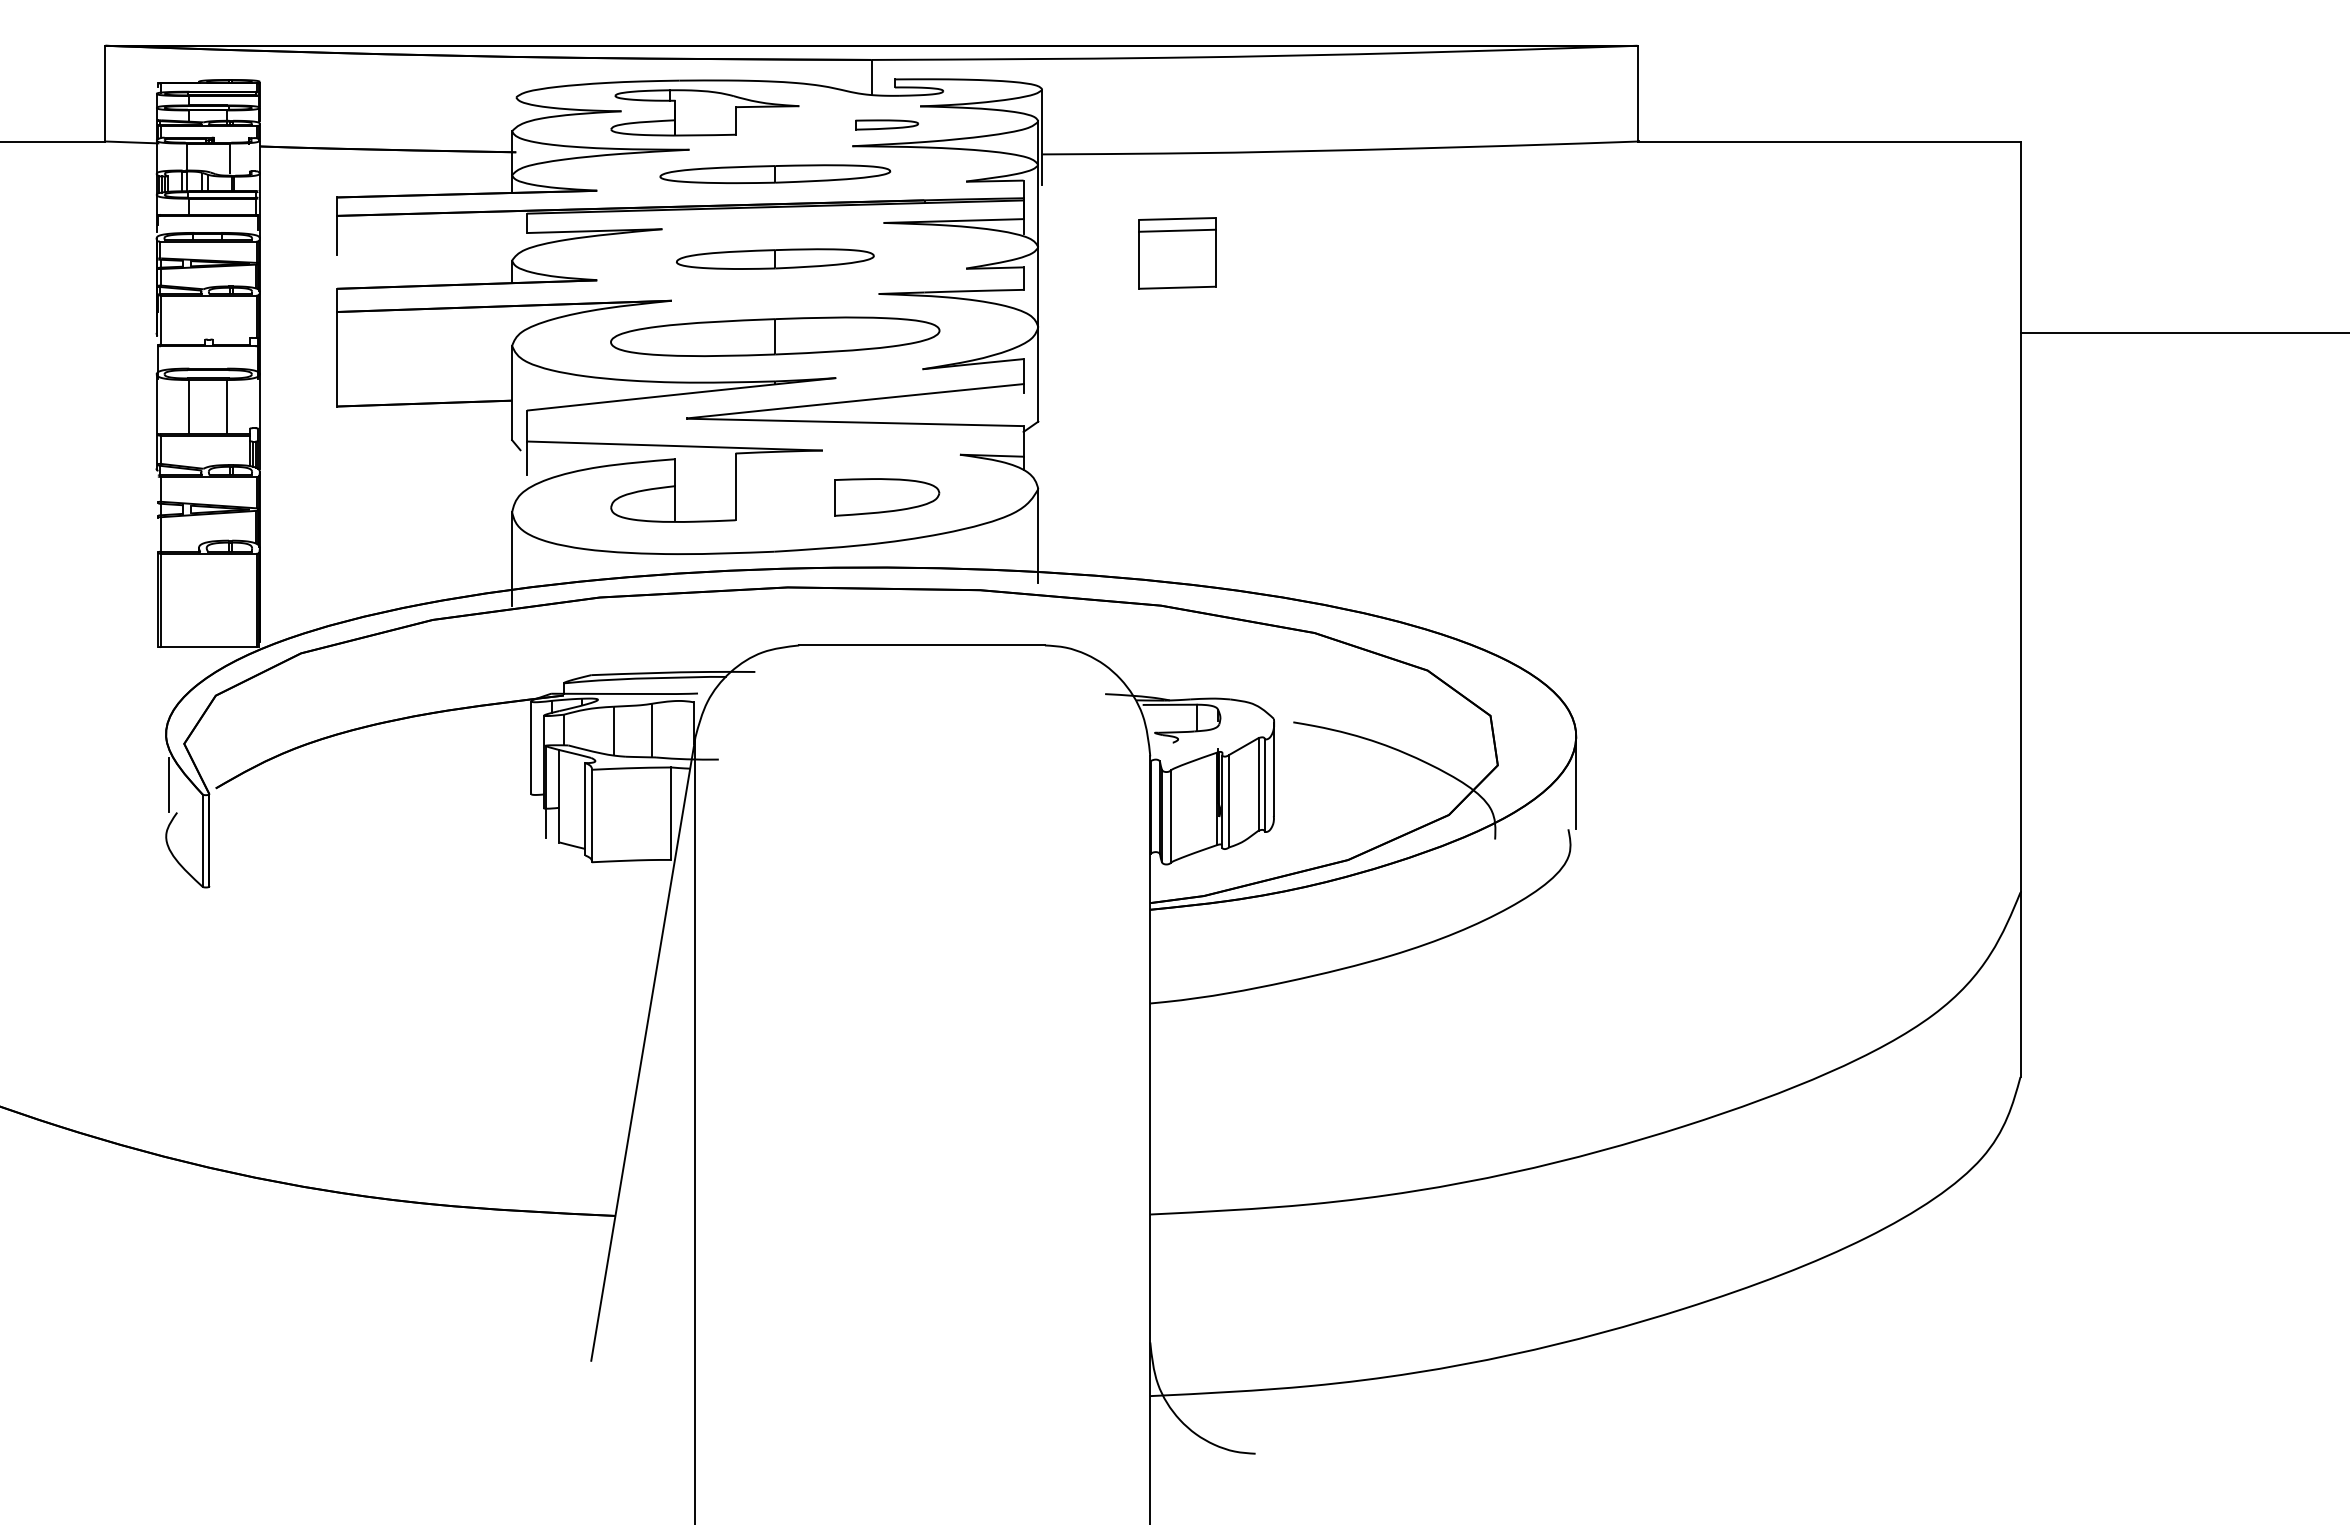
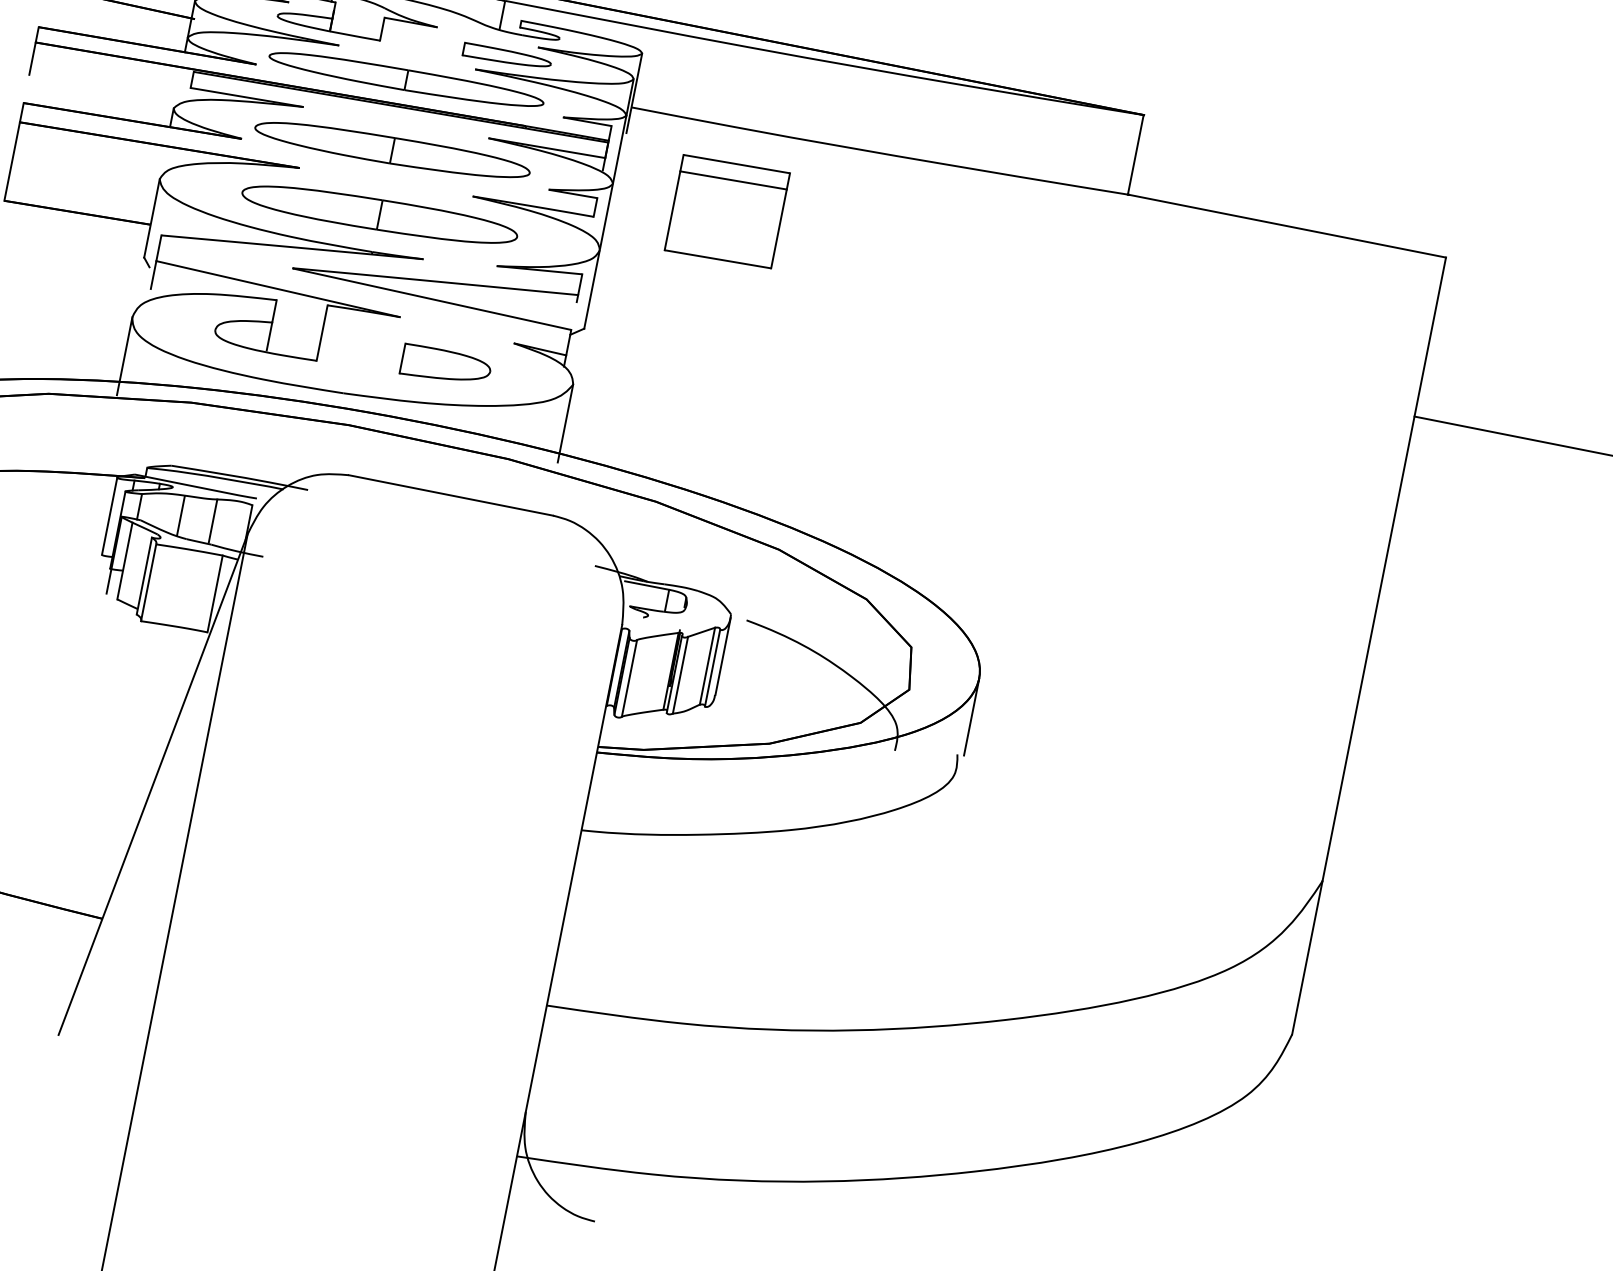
part: (886, 124) -> (507, 56), size x1.67
part: (775, 173) -> (406, 79), size x1.43
part: (1177, 253) -> (727, 211), size x1.67
part: (775, 258) -> (392, 149), size x1.67

